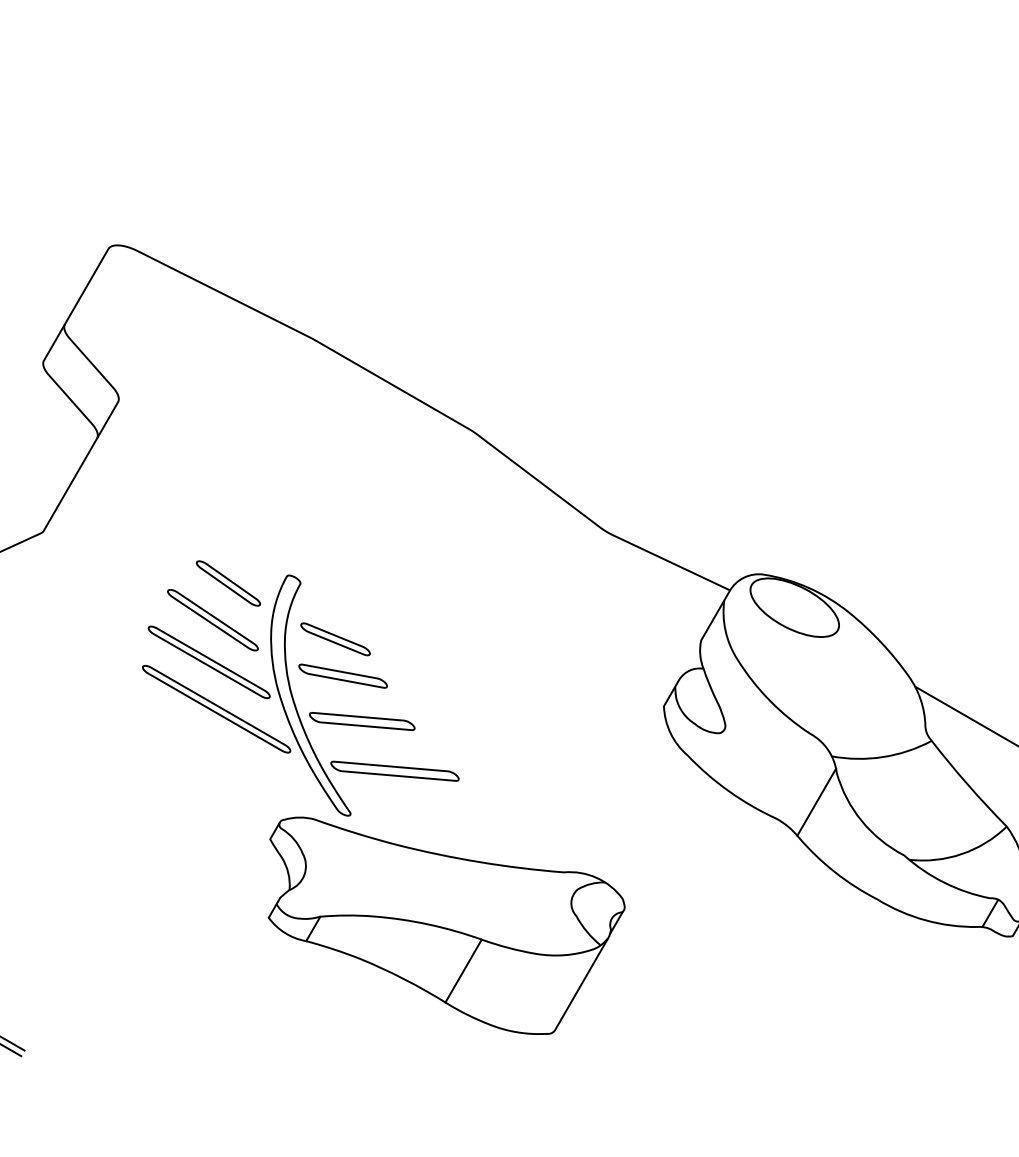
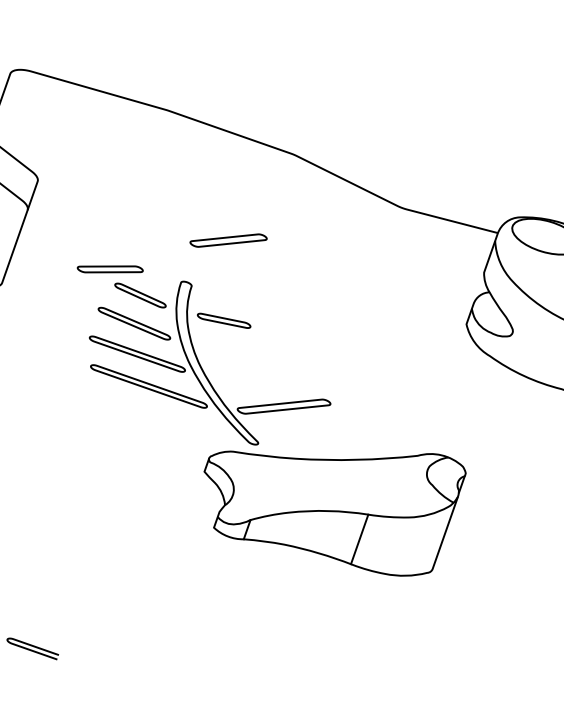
part: (342, 675) -> (109, 268), moved
part: (362, 721) -> (228, 240), moved

